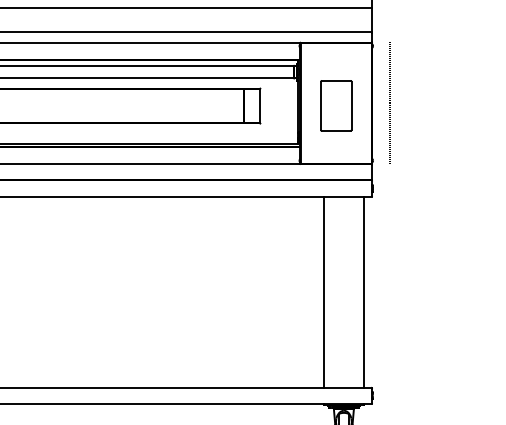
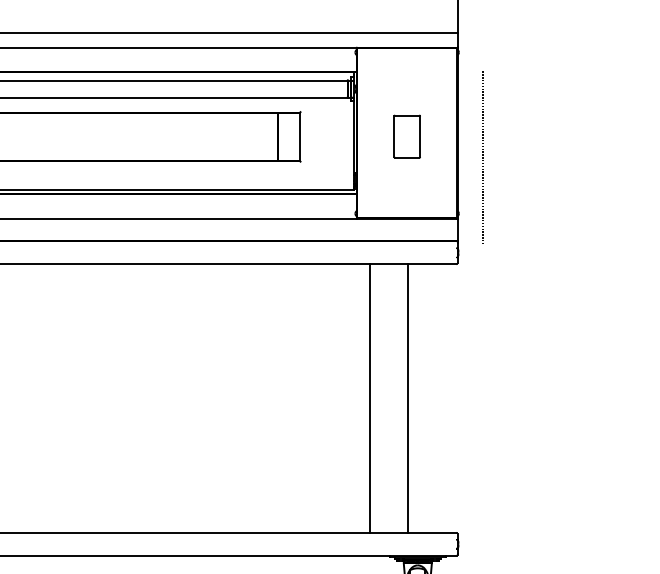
line: (389, 102) -> (481, 157), moved
part: (336, 105) -> (407, 136), size x0.6
line: (324, 291) -> (370, 397), moved
line: (363, 291) -> (407, 397), moved

